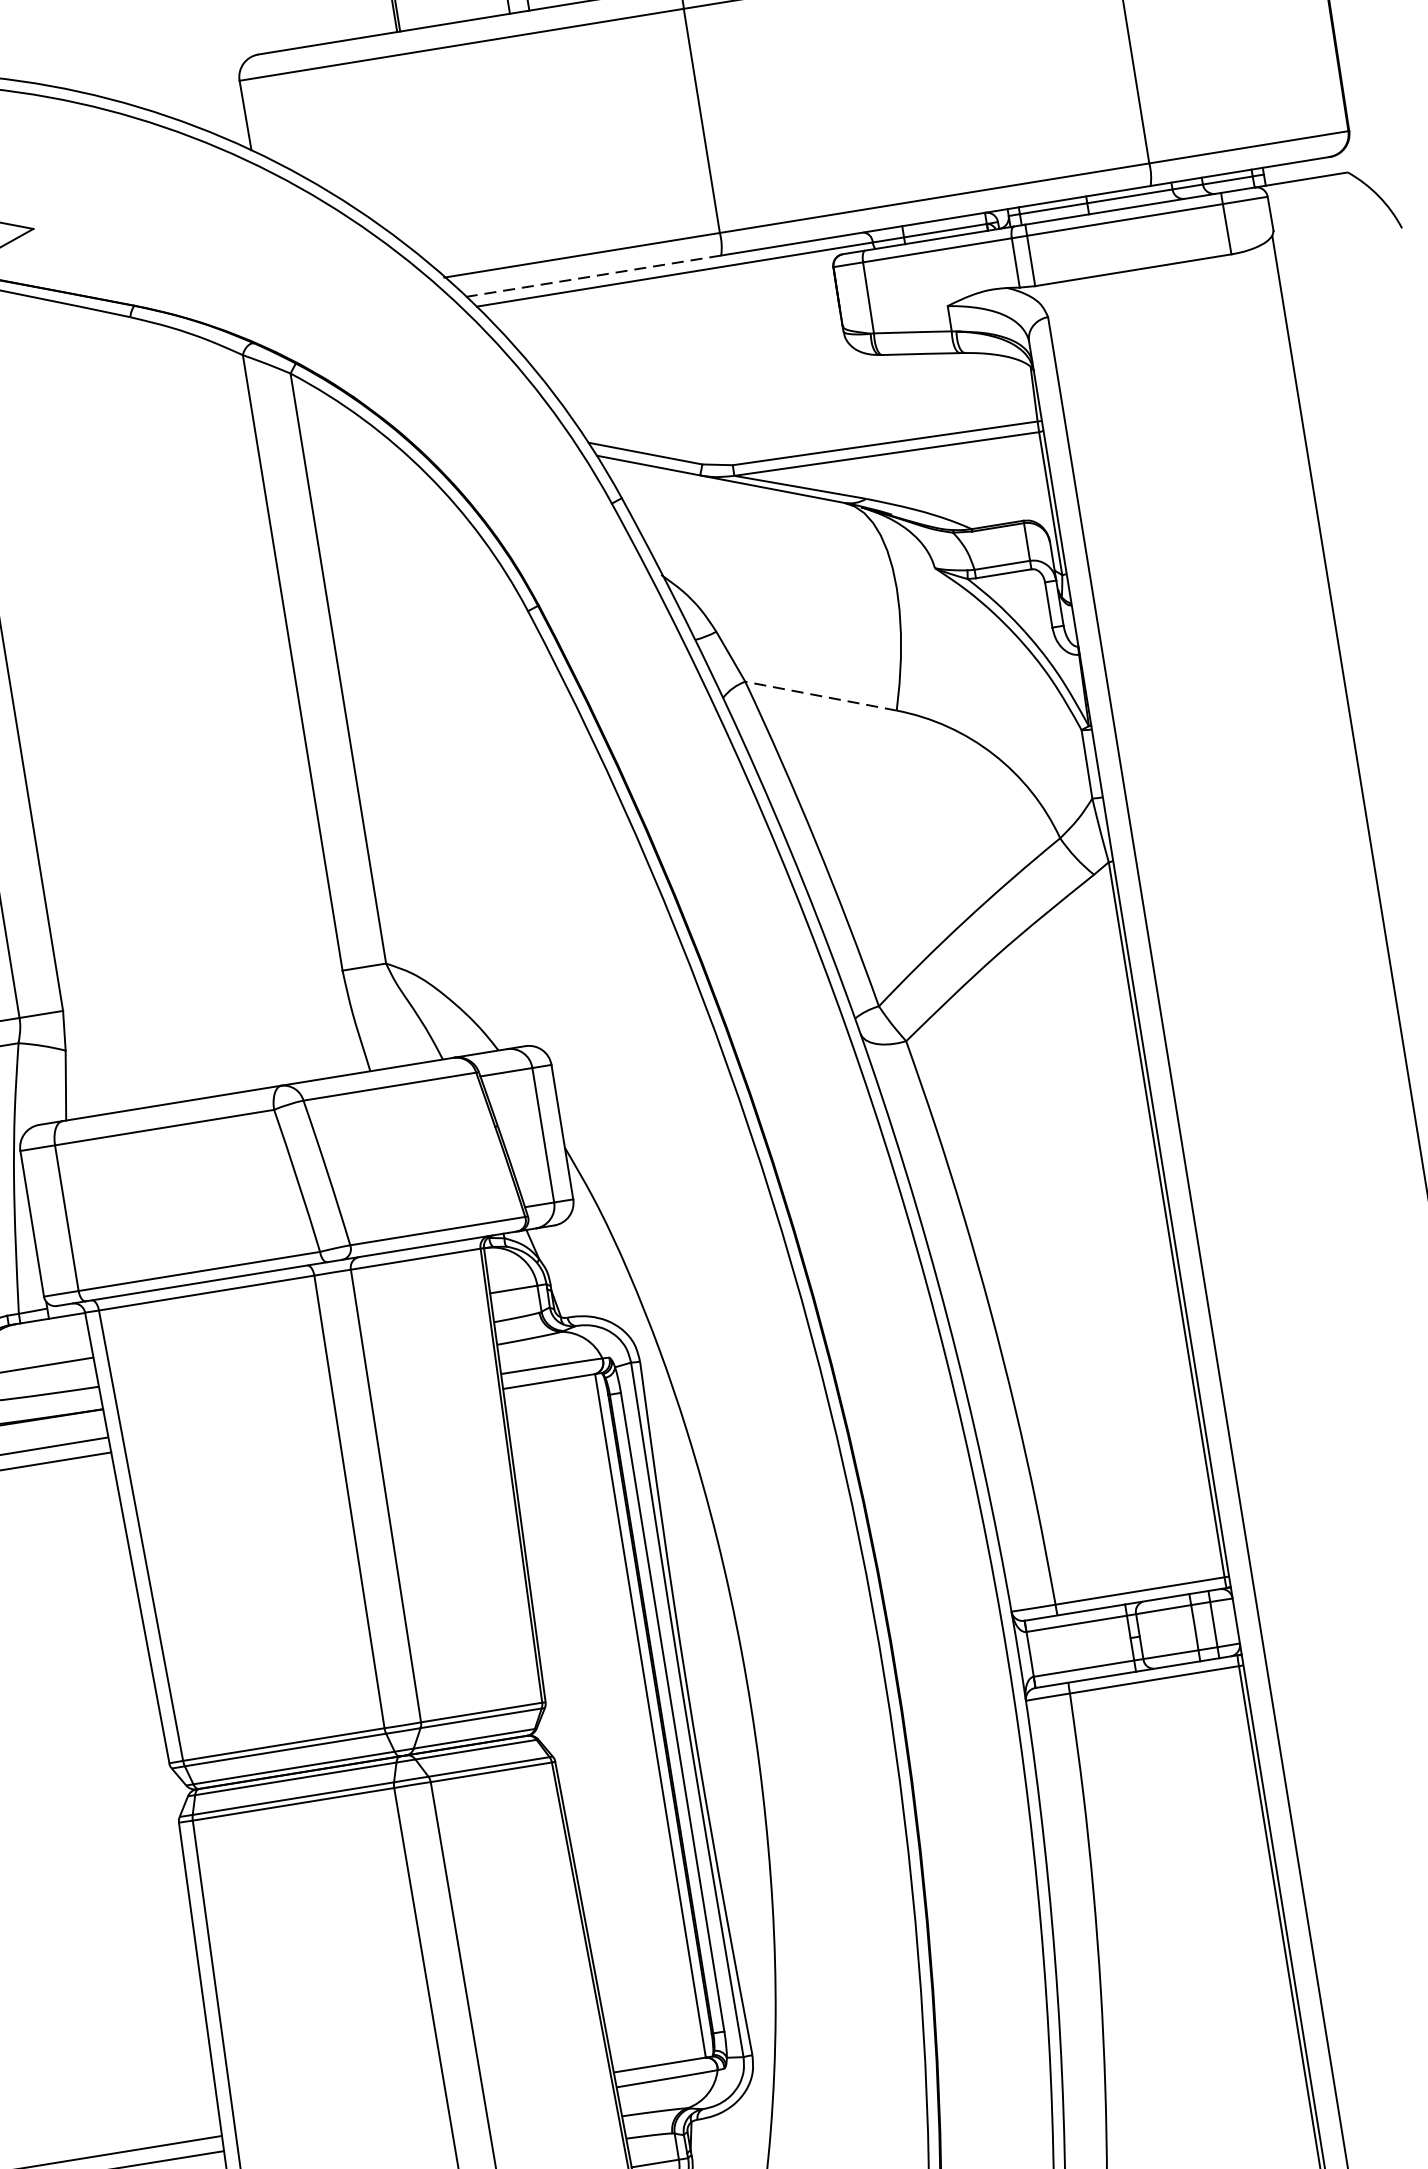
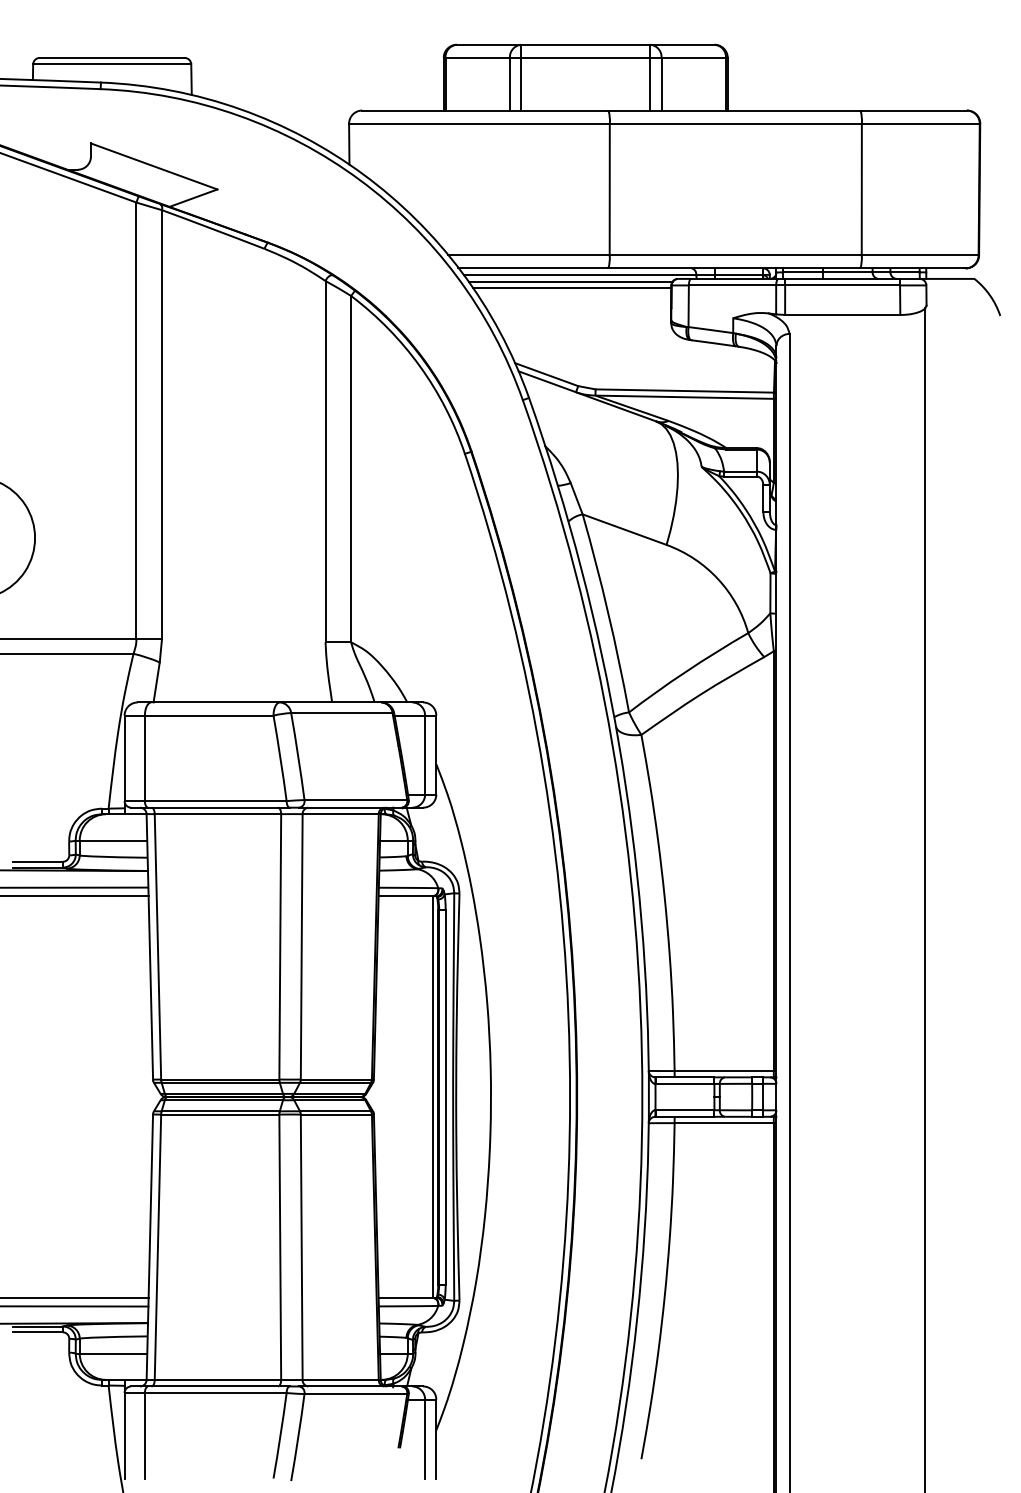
line: (593, 276) -> (533, 268), dashed -> solid
line: (660, 288) -> (570, 281), added
line: (665, 299) -> (572, 288), added
line: (820, 695) -> (624, 529), dashed -> solid

